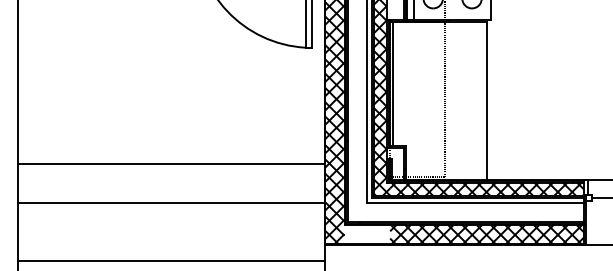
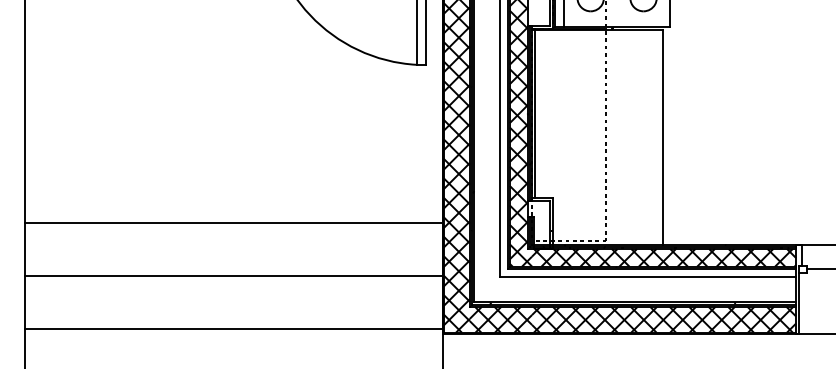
hatch: (367, 234) -> (500, 319), added
line: (171, 260) -> (233, 329), moved

